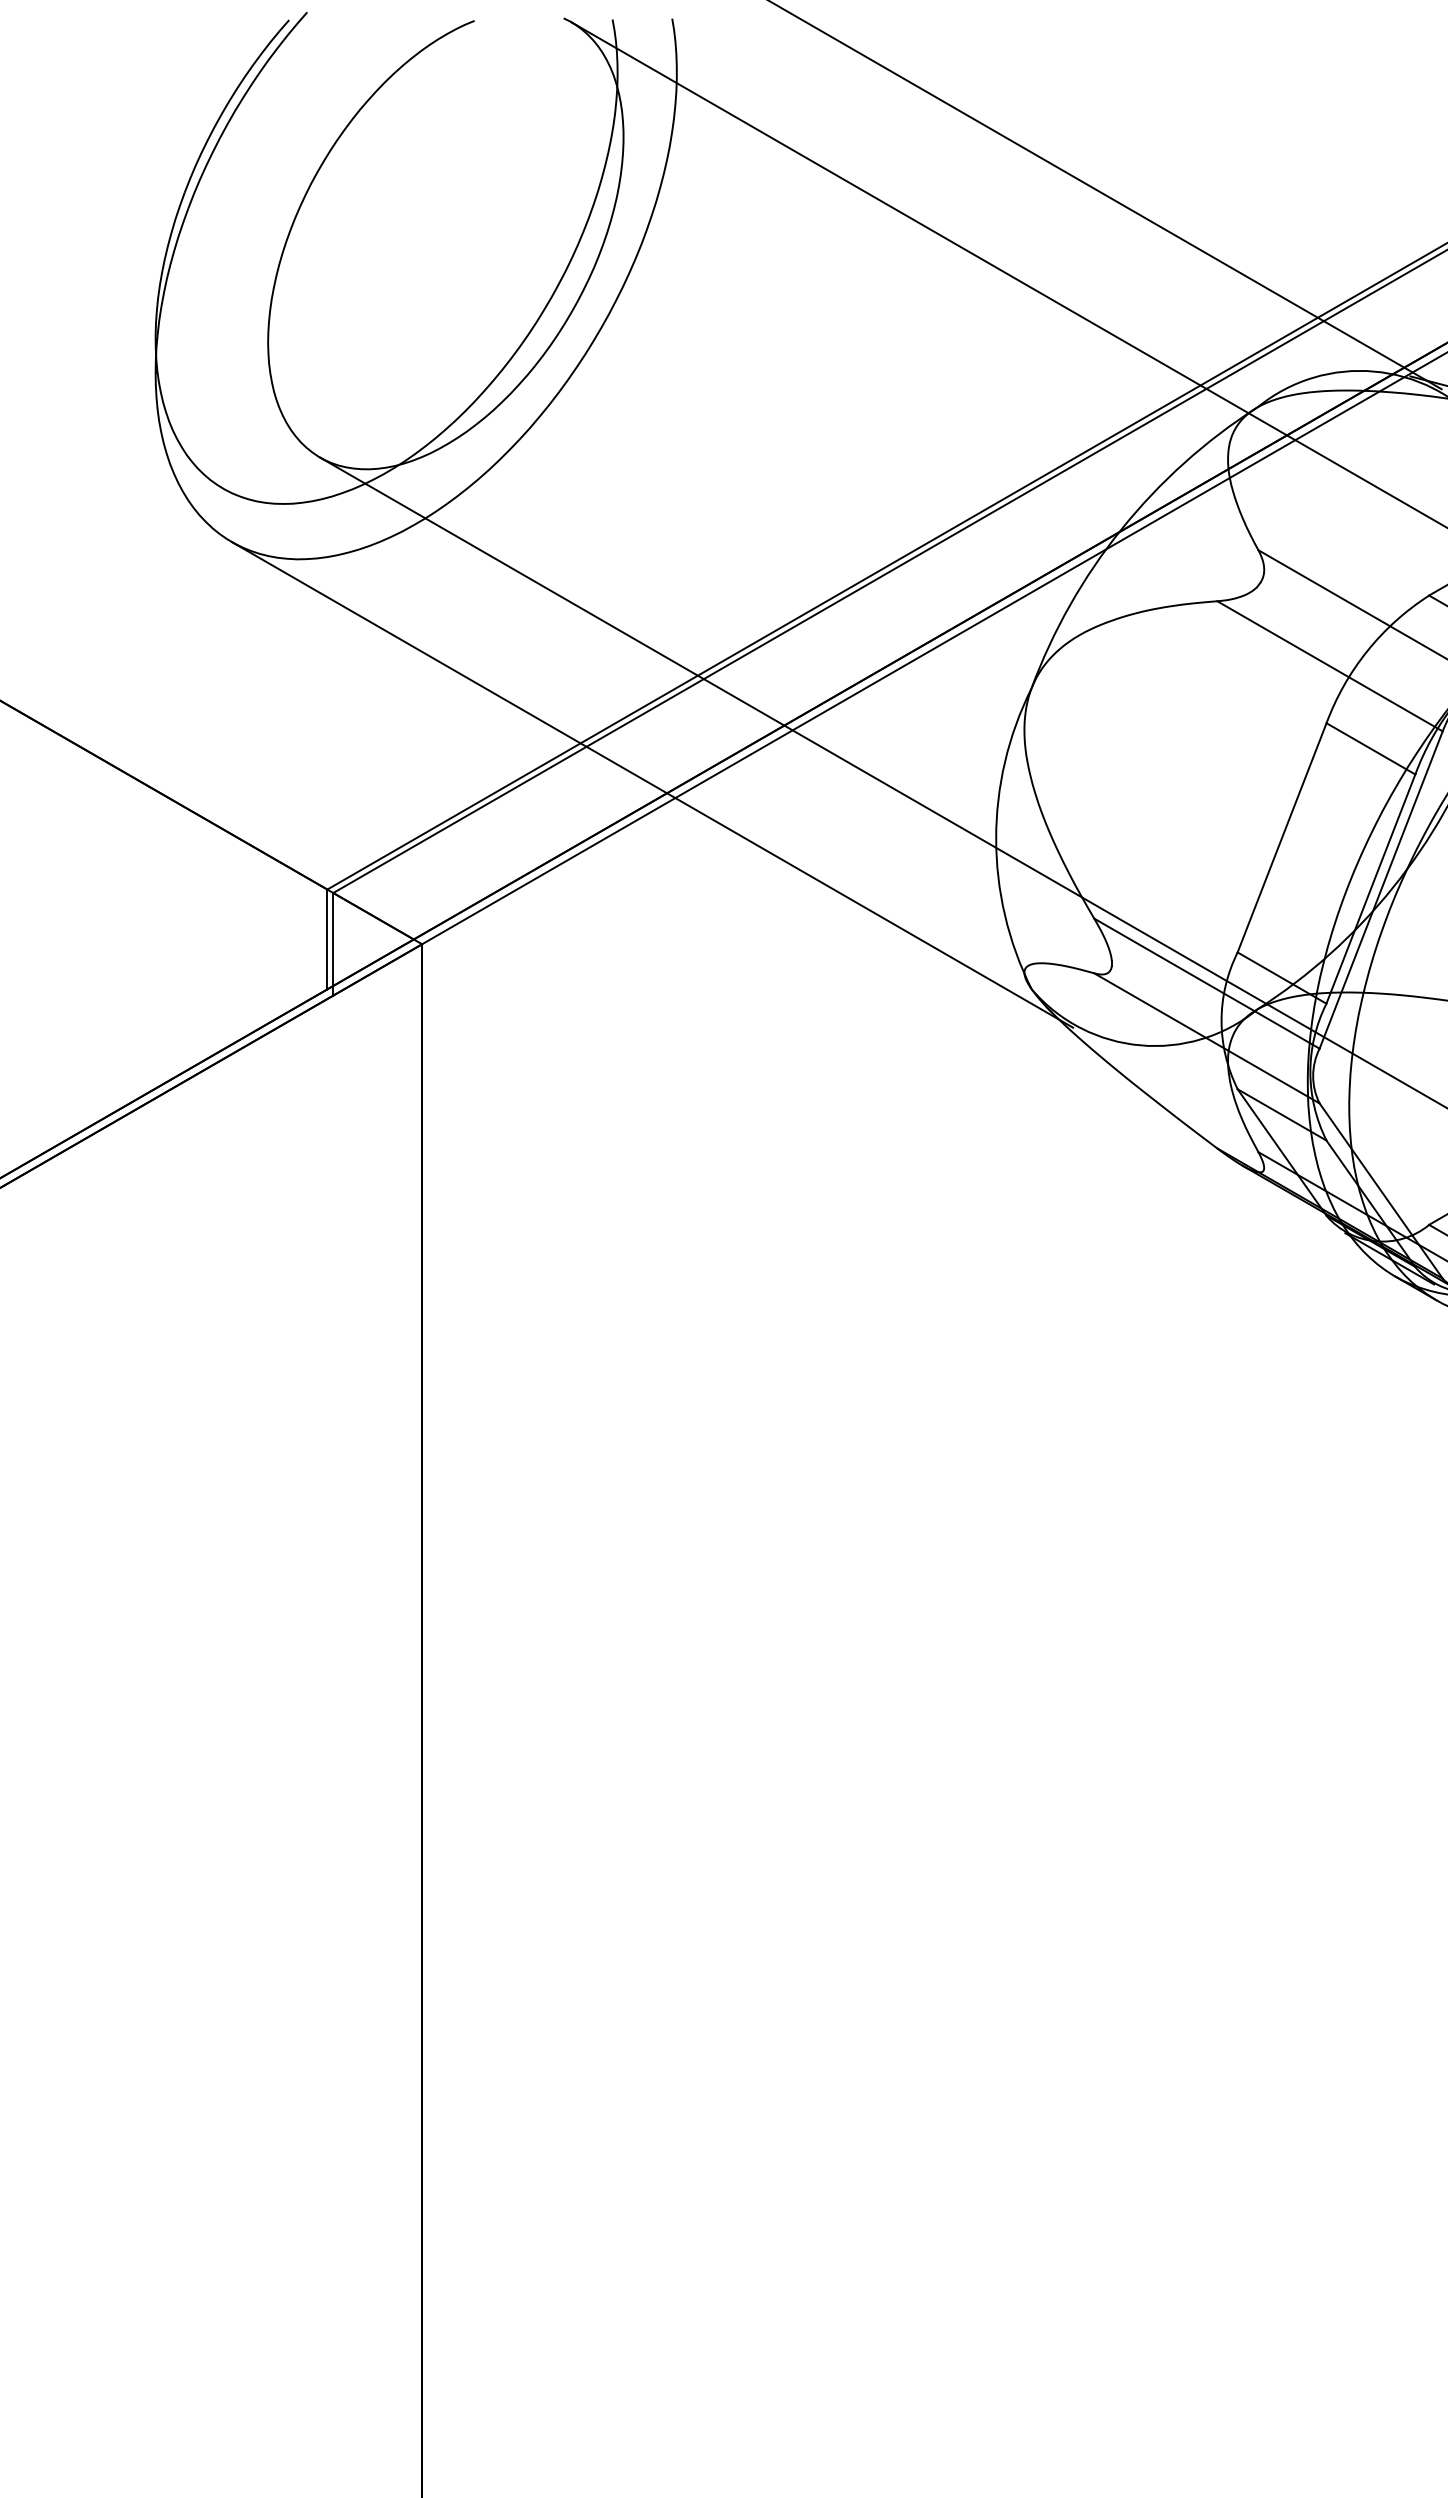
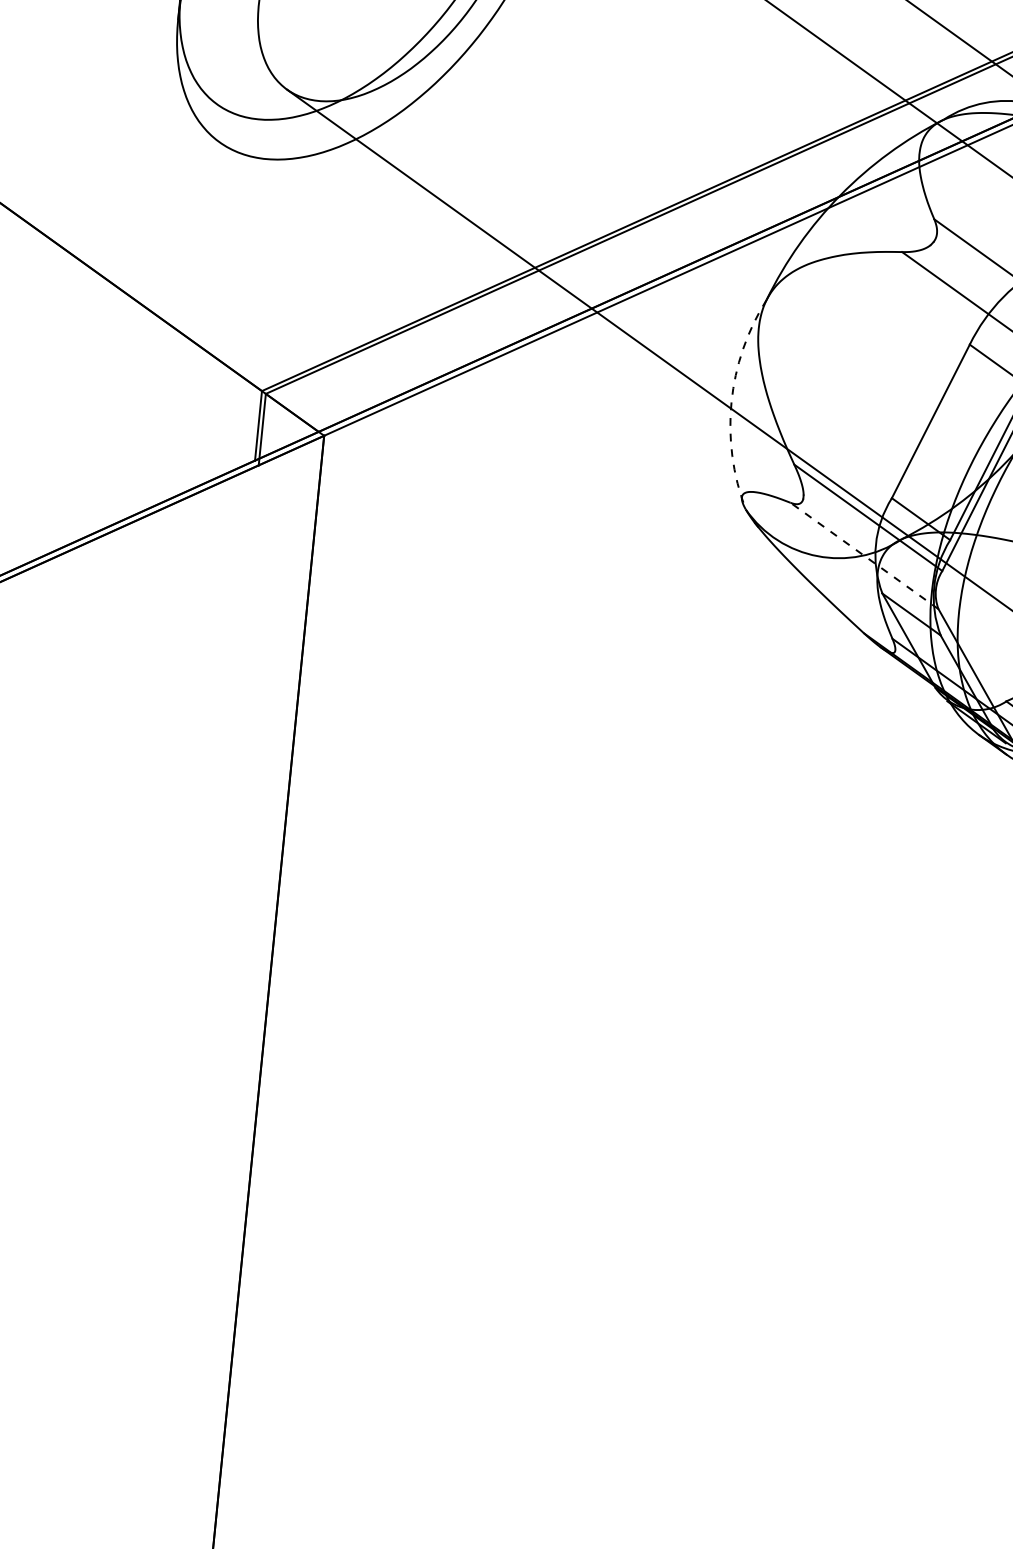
line: (652, 784) -> (495, 340), removed
arc: (996, 838) -> (731, 402), solid -> dashed
line: (1206, 1038) -> (864, 556), solid -> dashed

